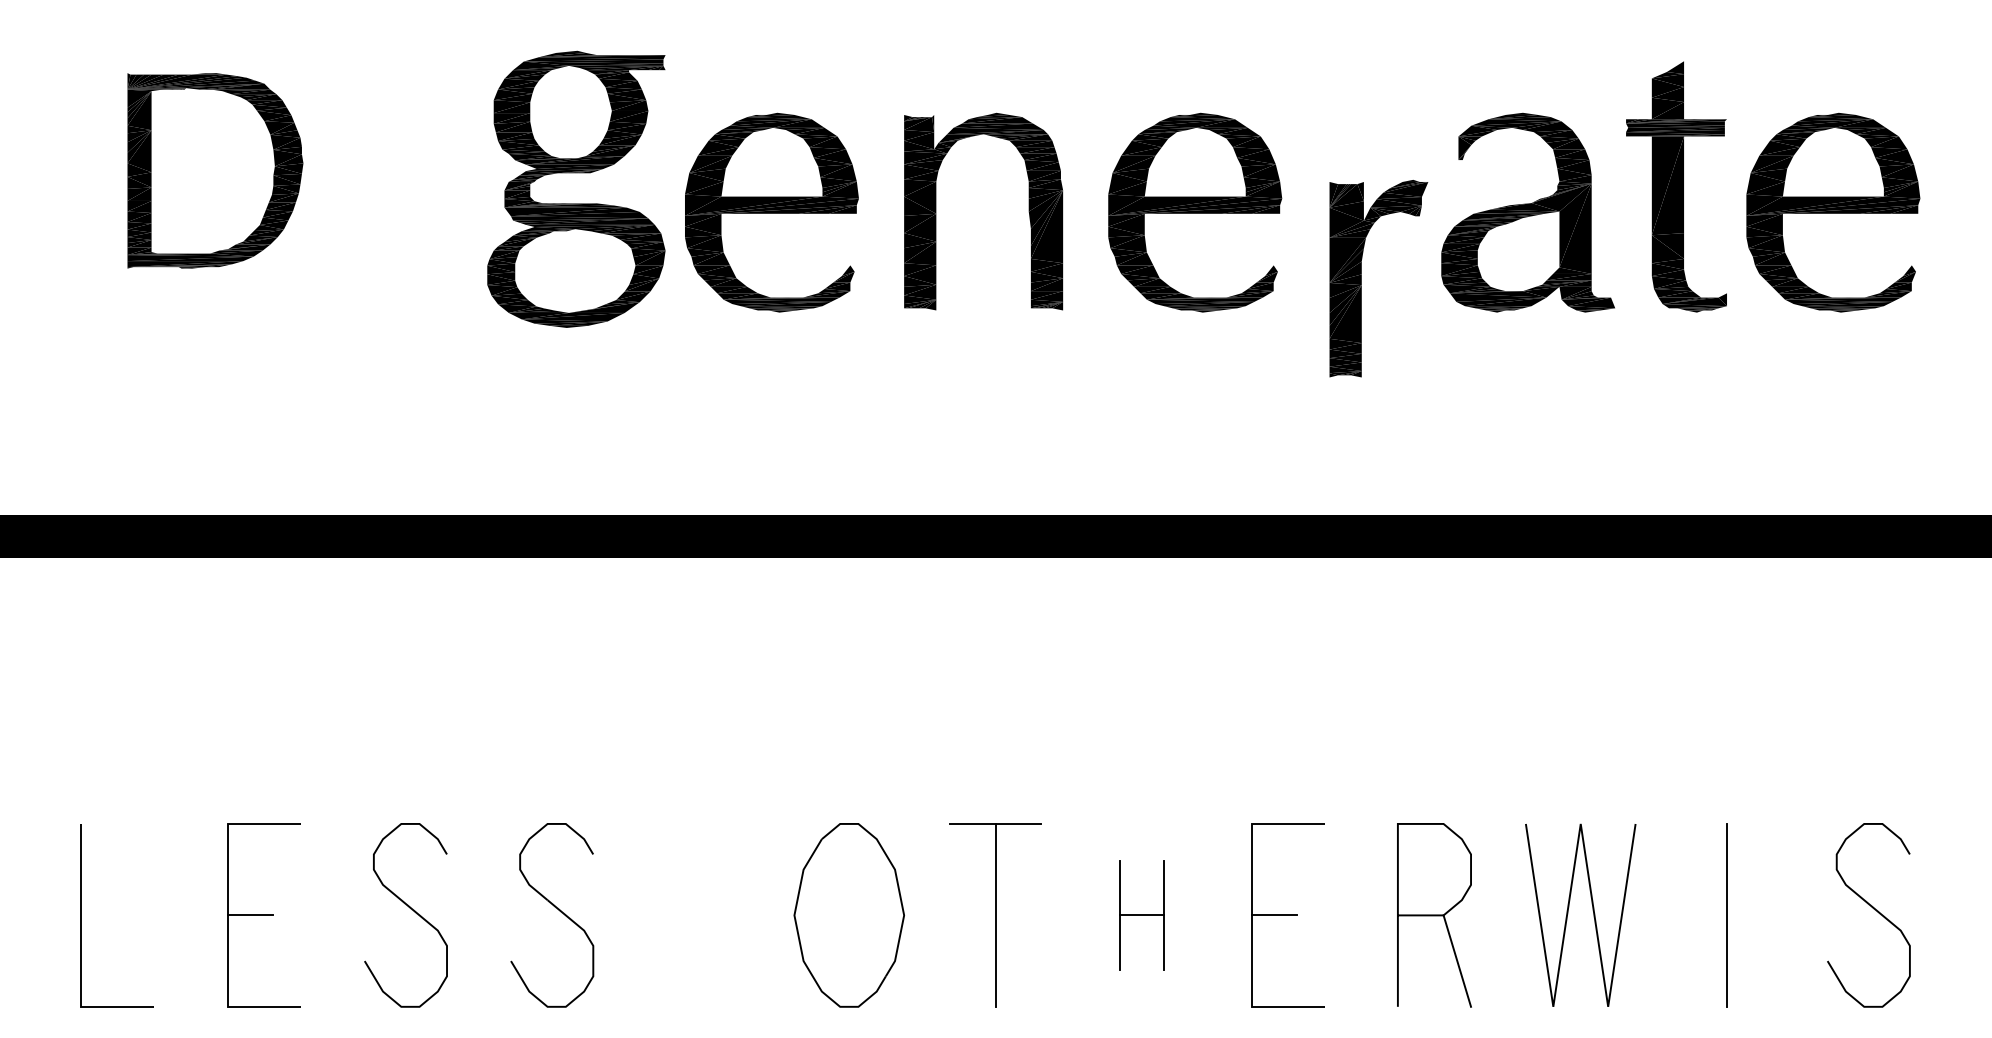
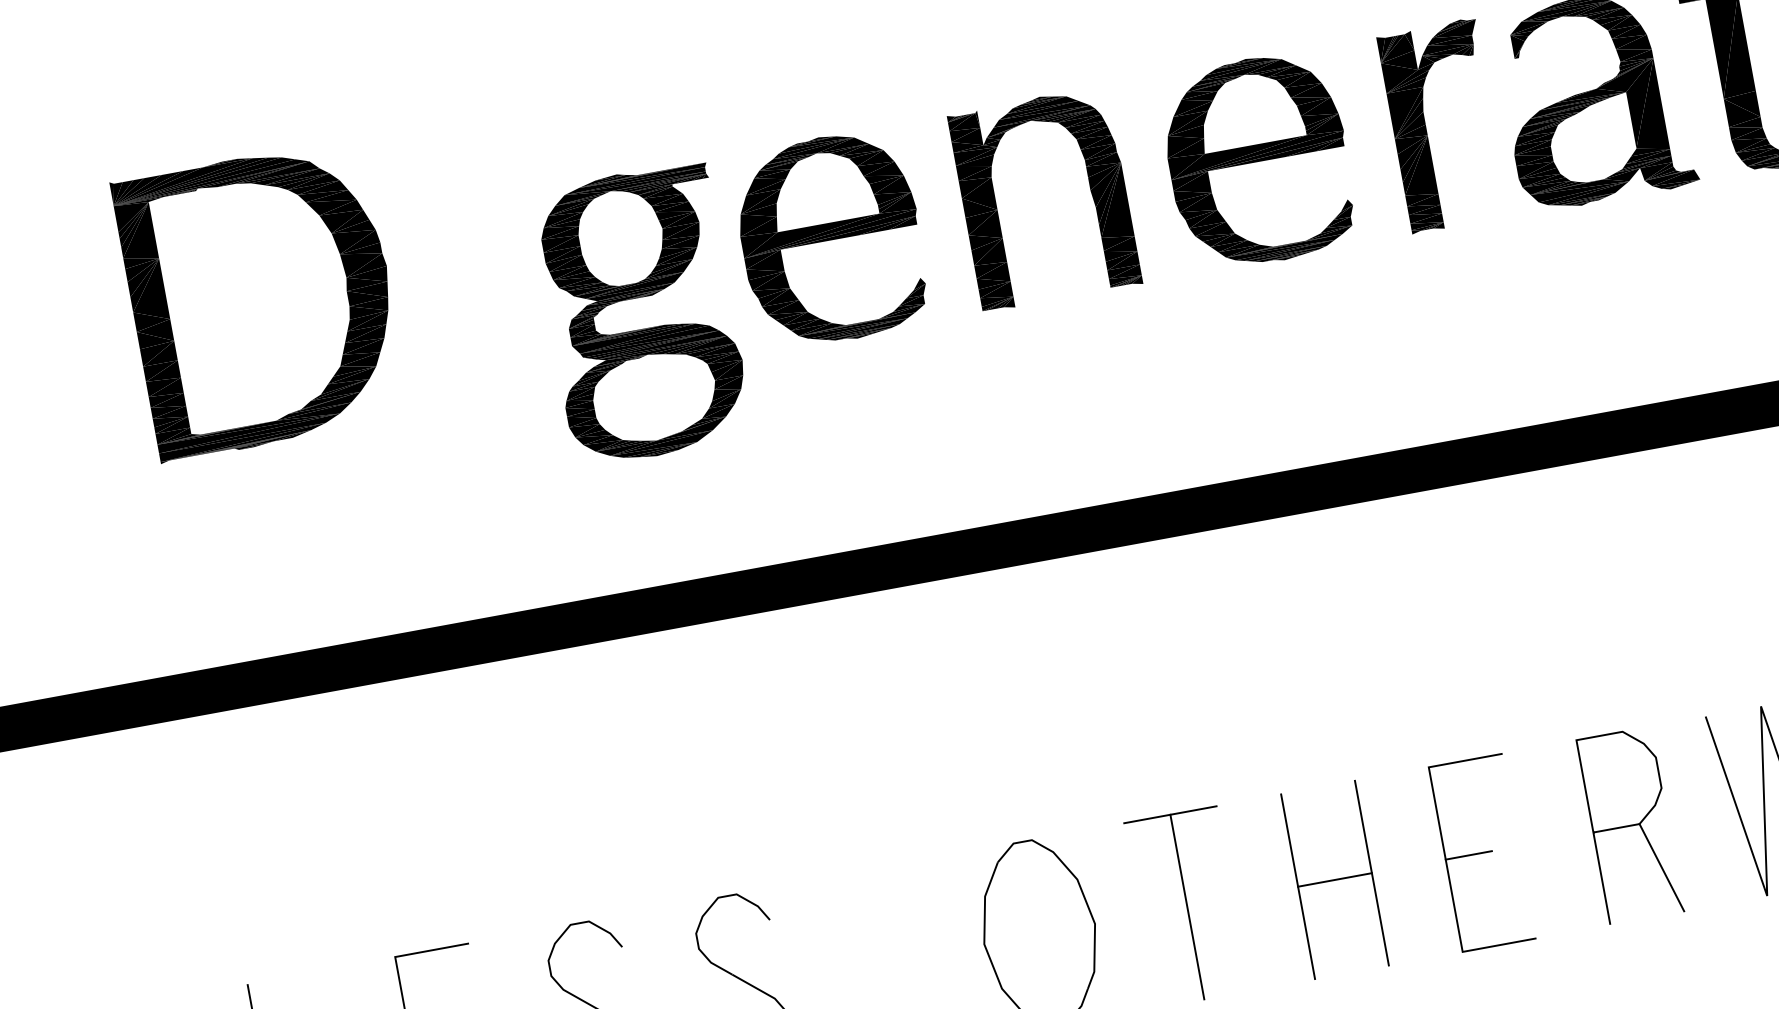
part: (215, 170) -> (261, 299), size x1.43
part: (576, 173) -> (638, 298), moved
part: (1361, 278) -> (1426, 128), moved
part: (1141, 915) -> (1334, 880), size x1.67

